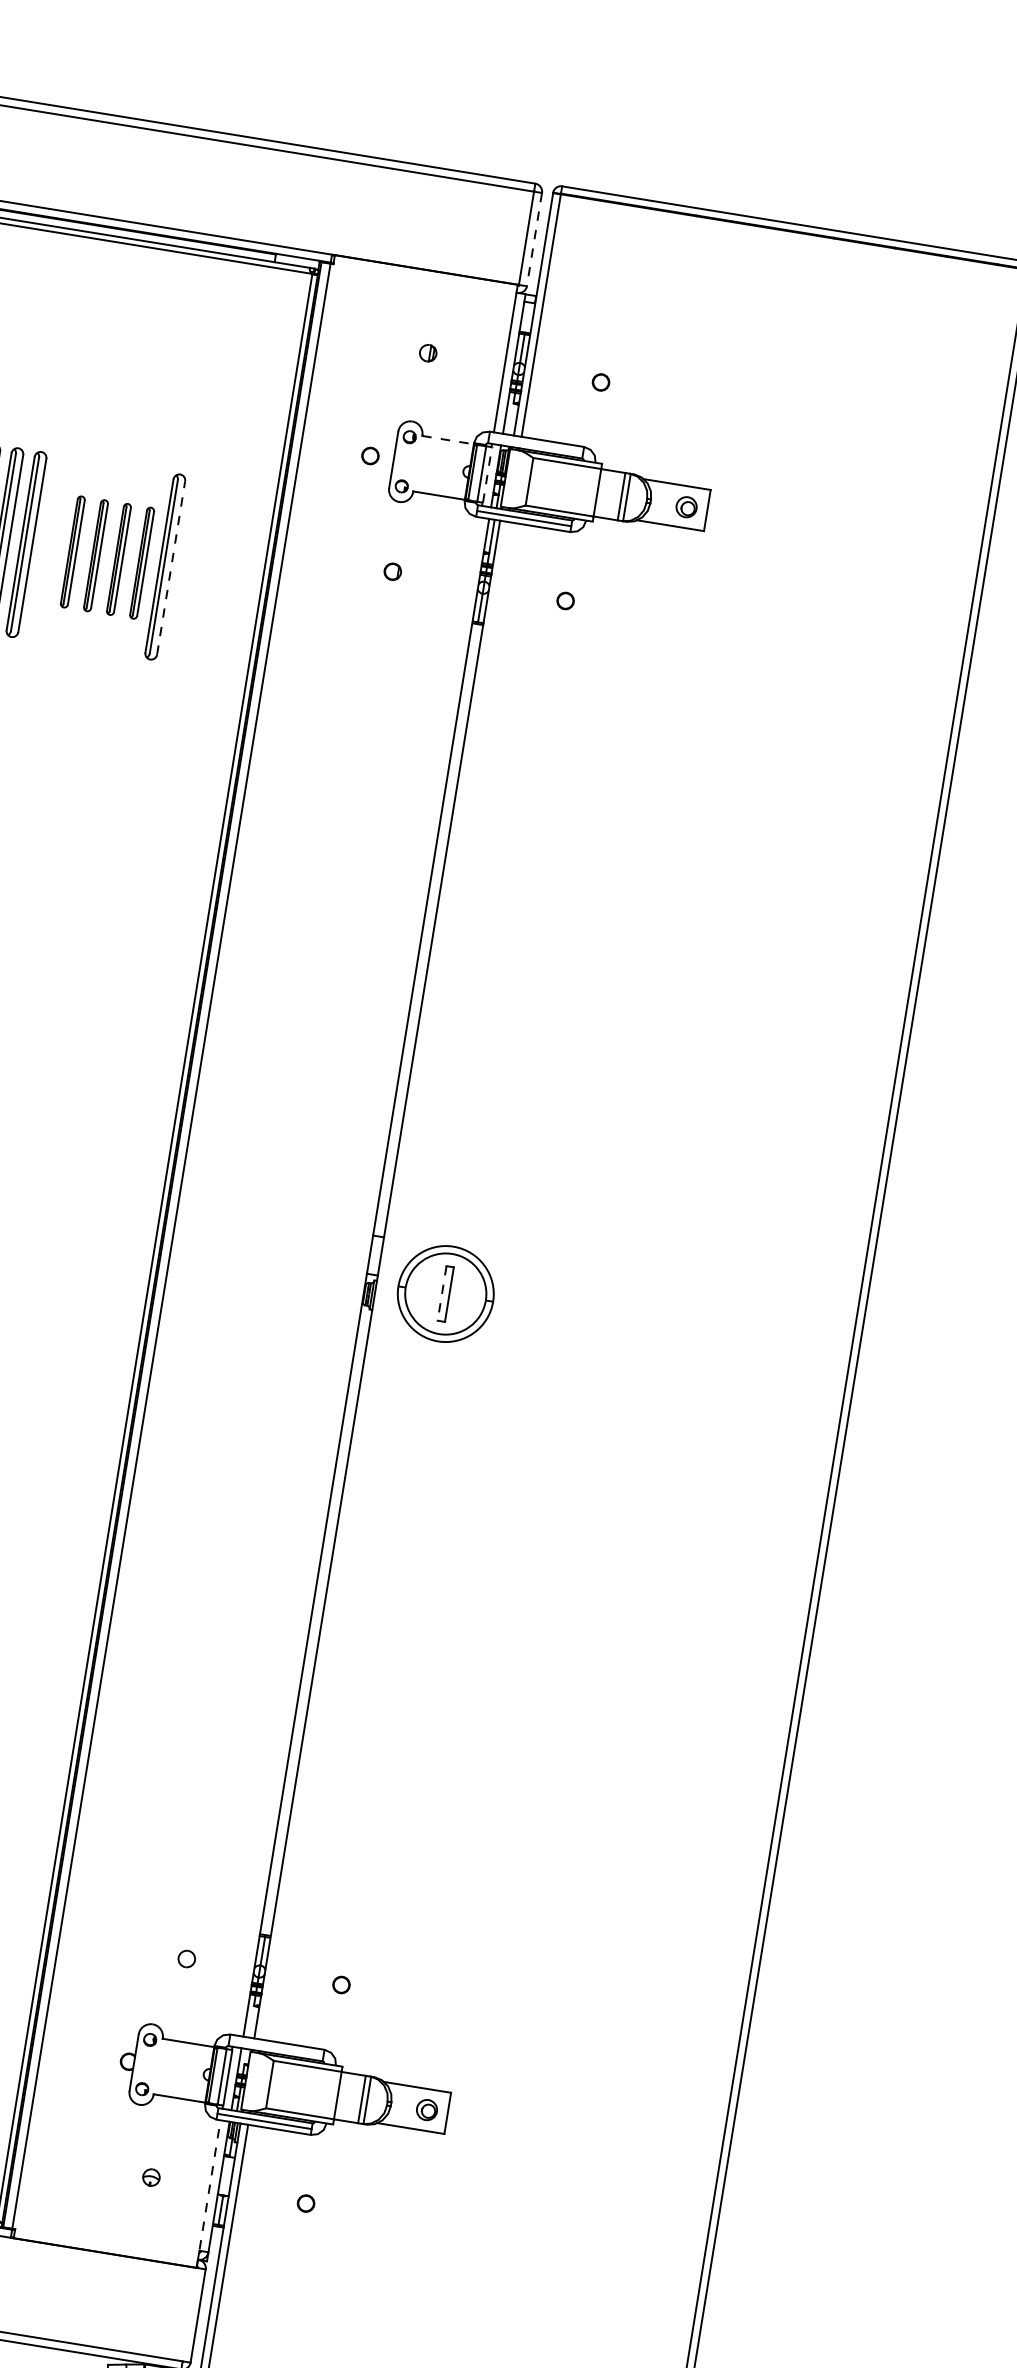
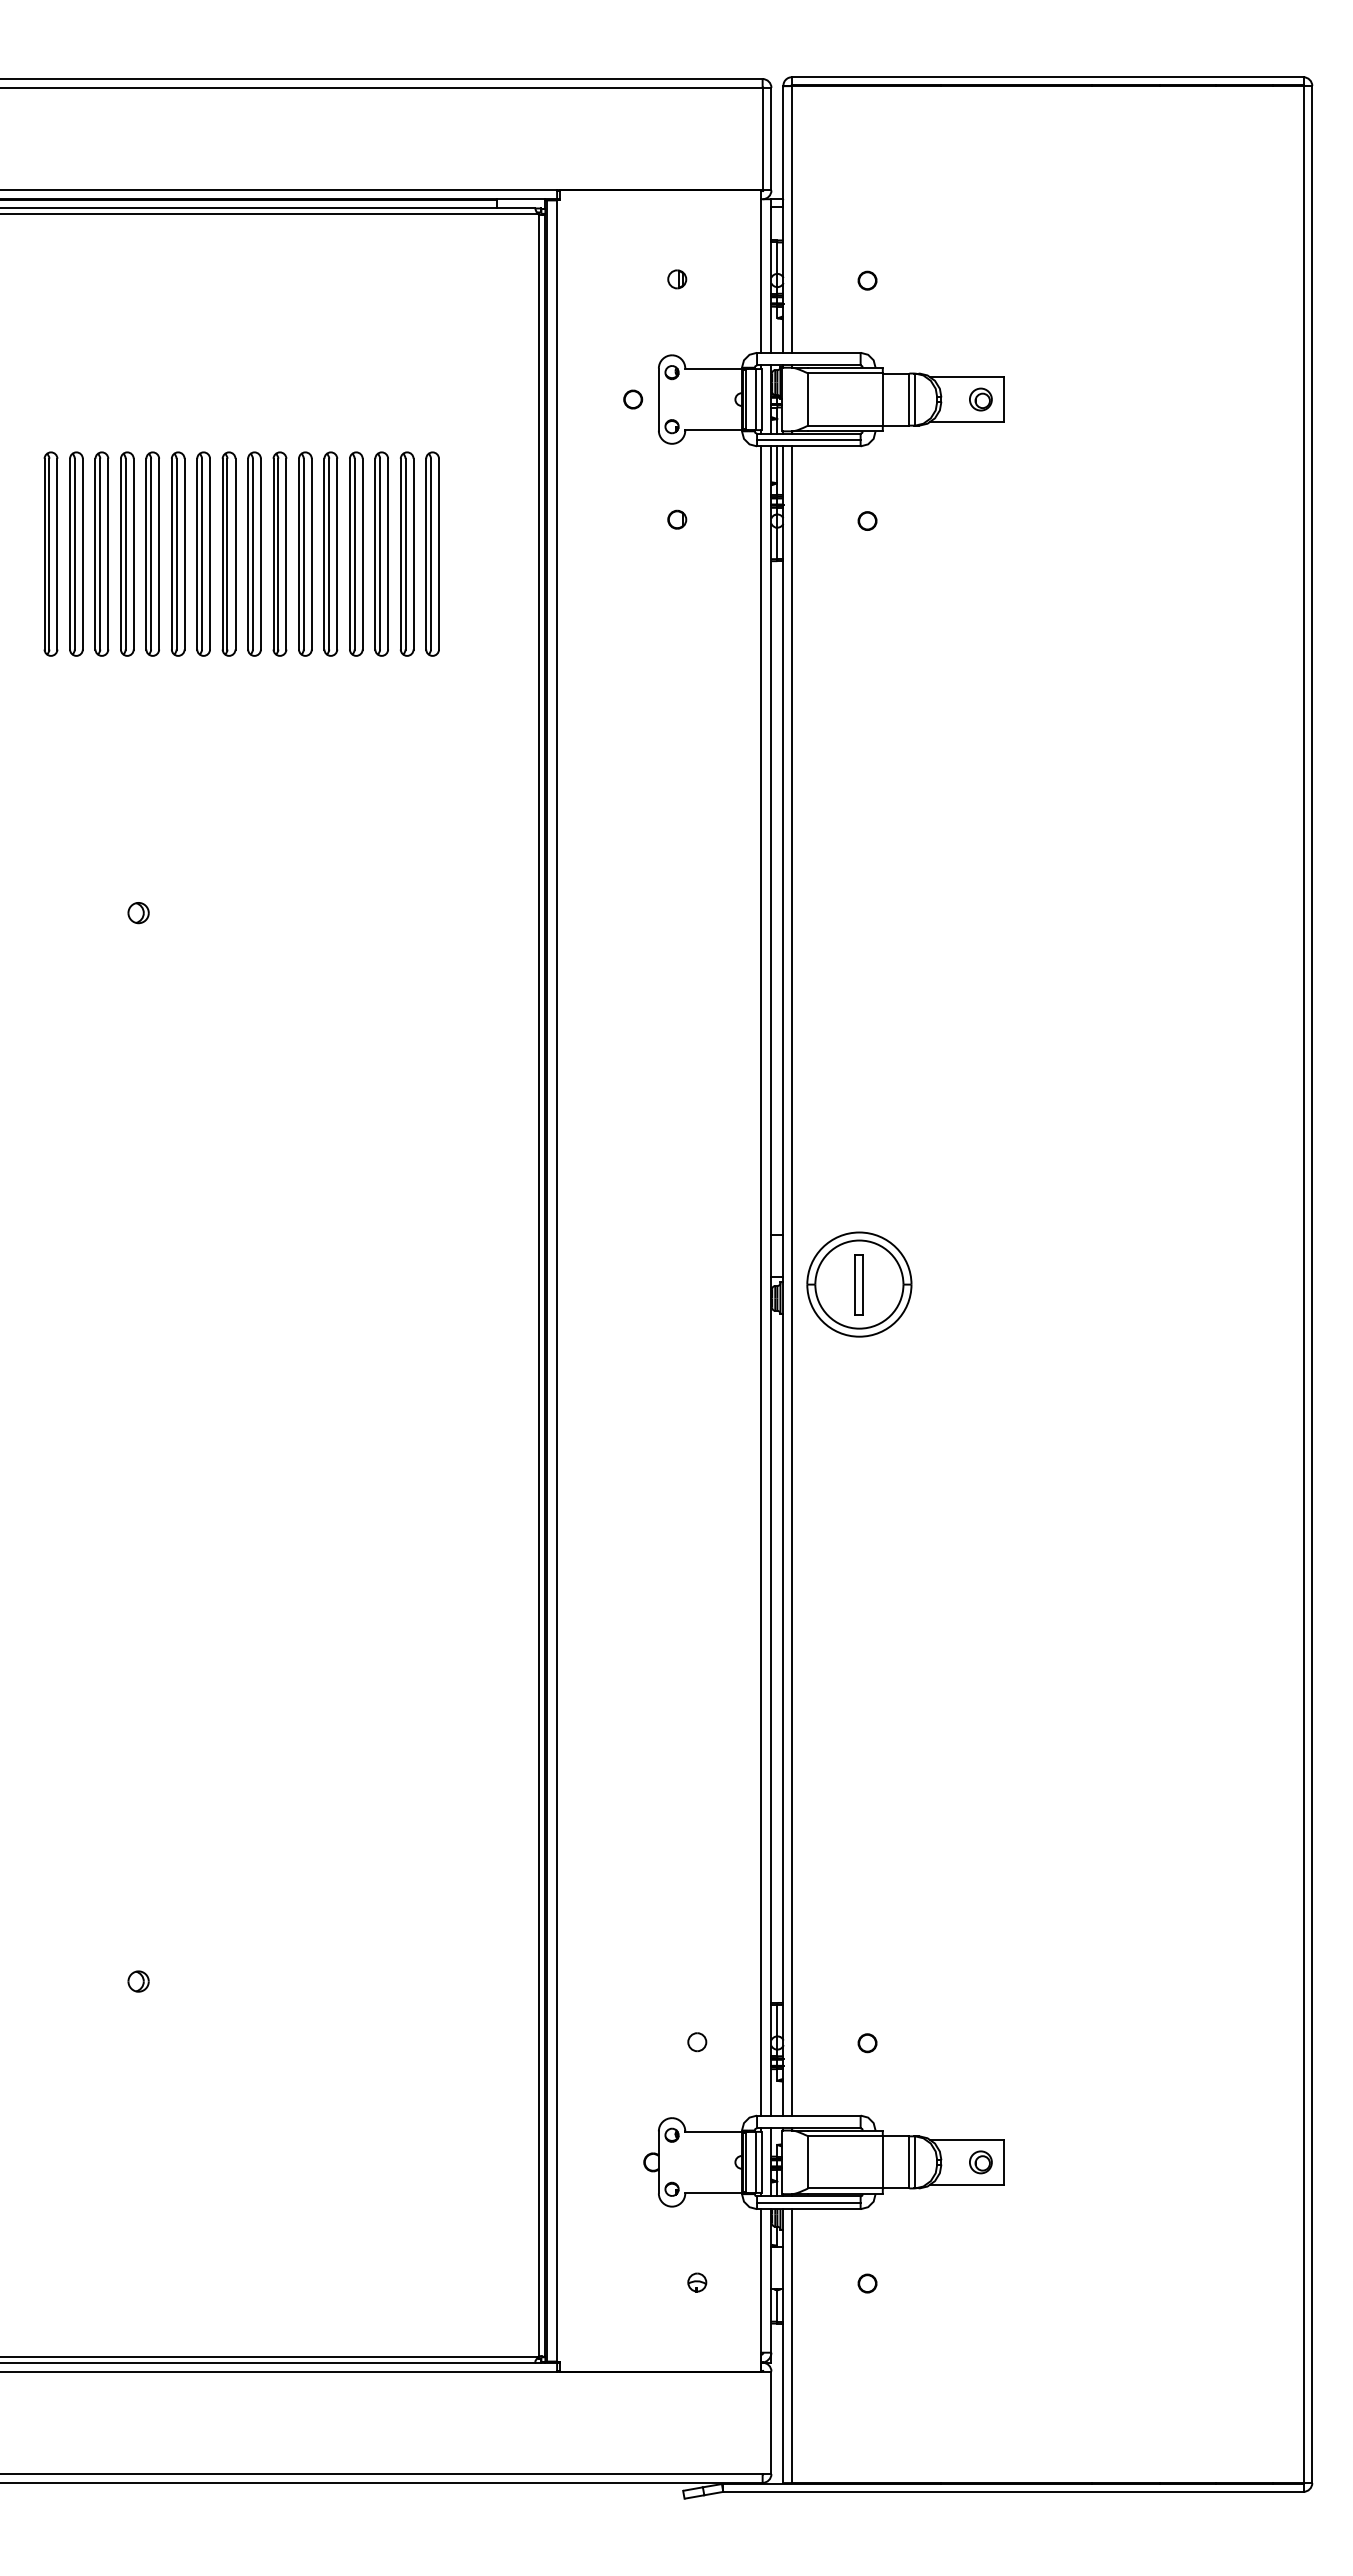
line: (534, 239) -> (771, 139), dashed -> solid
line: (448, 440) -> (714, 369), dashed -> solid
line: (487, 474) -> (761, 399), dashed -> solid
part: (49, 547) -> (305, 553), added
part: (72, 551) -> (330, 553), size x1.67
part: (96, 555) -> (356, 553), size x1.67
part: (118, 558) -> (381, 553), size x1.67
part: (141, 562) -> (406, 553), size x1.67
line: (171, 567) -> (439, 553), dashed -> solid
line: (357, 1275) -> (761, 1280), added
line: (384, 1280) -> (791, 1280), added
line: (442, 1294) -> (855, 1285), dashed -> solid
line: (208, 2193) -> (761, 2289), dashed -> solid

